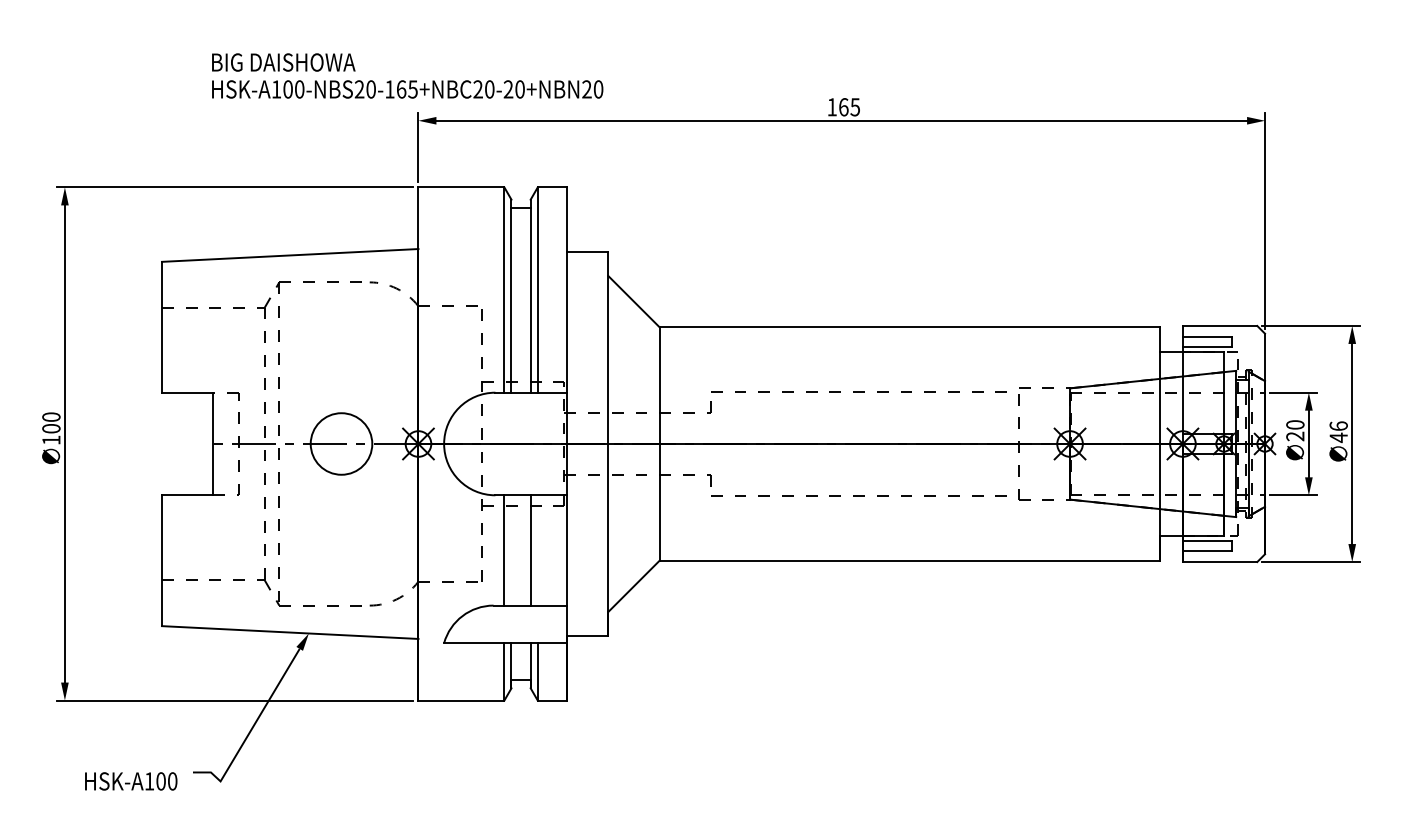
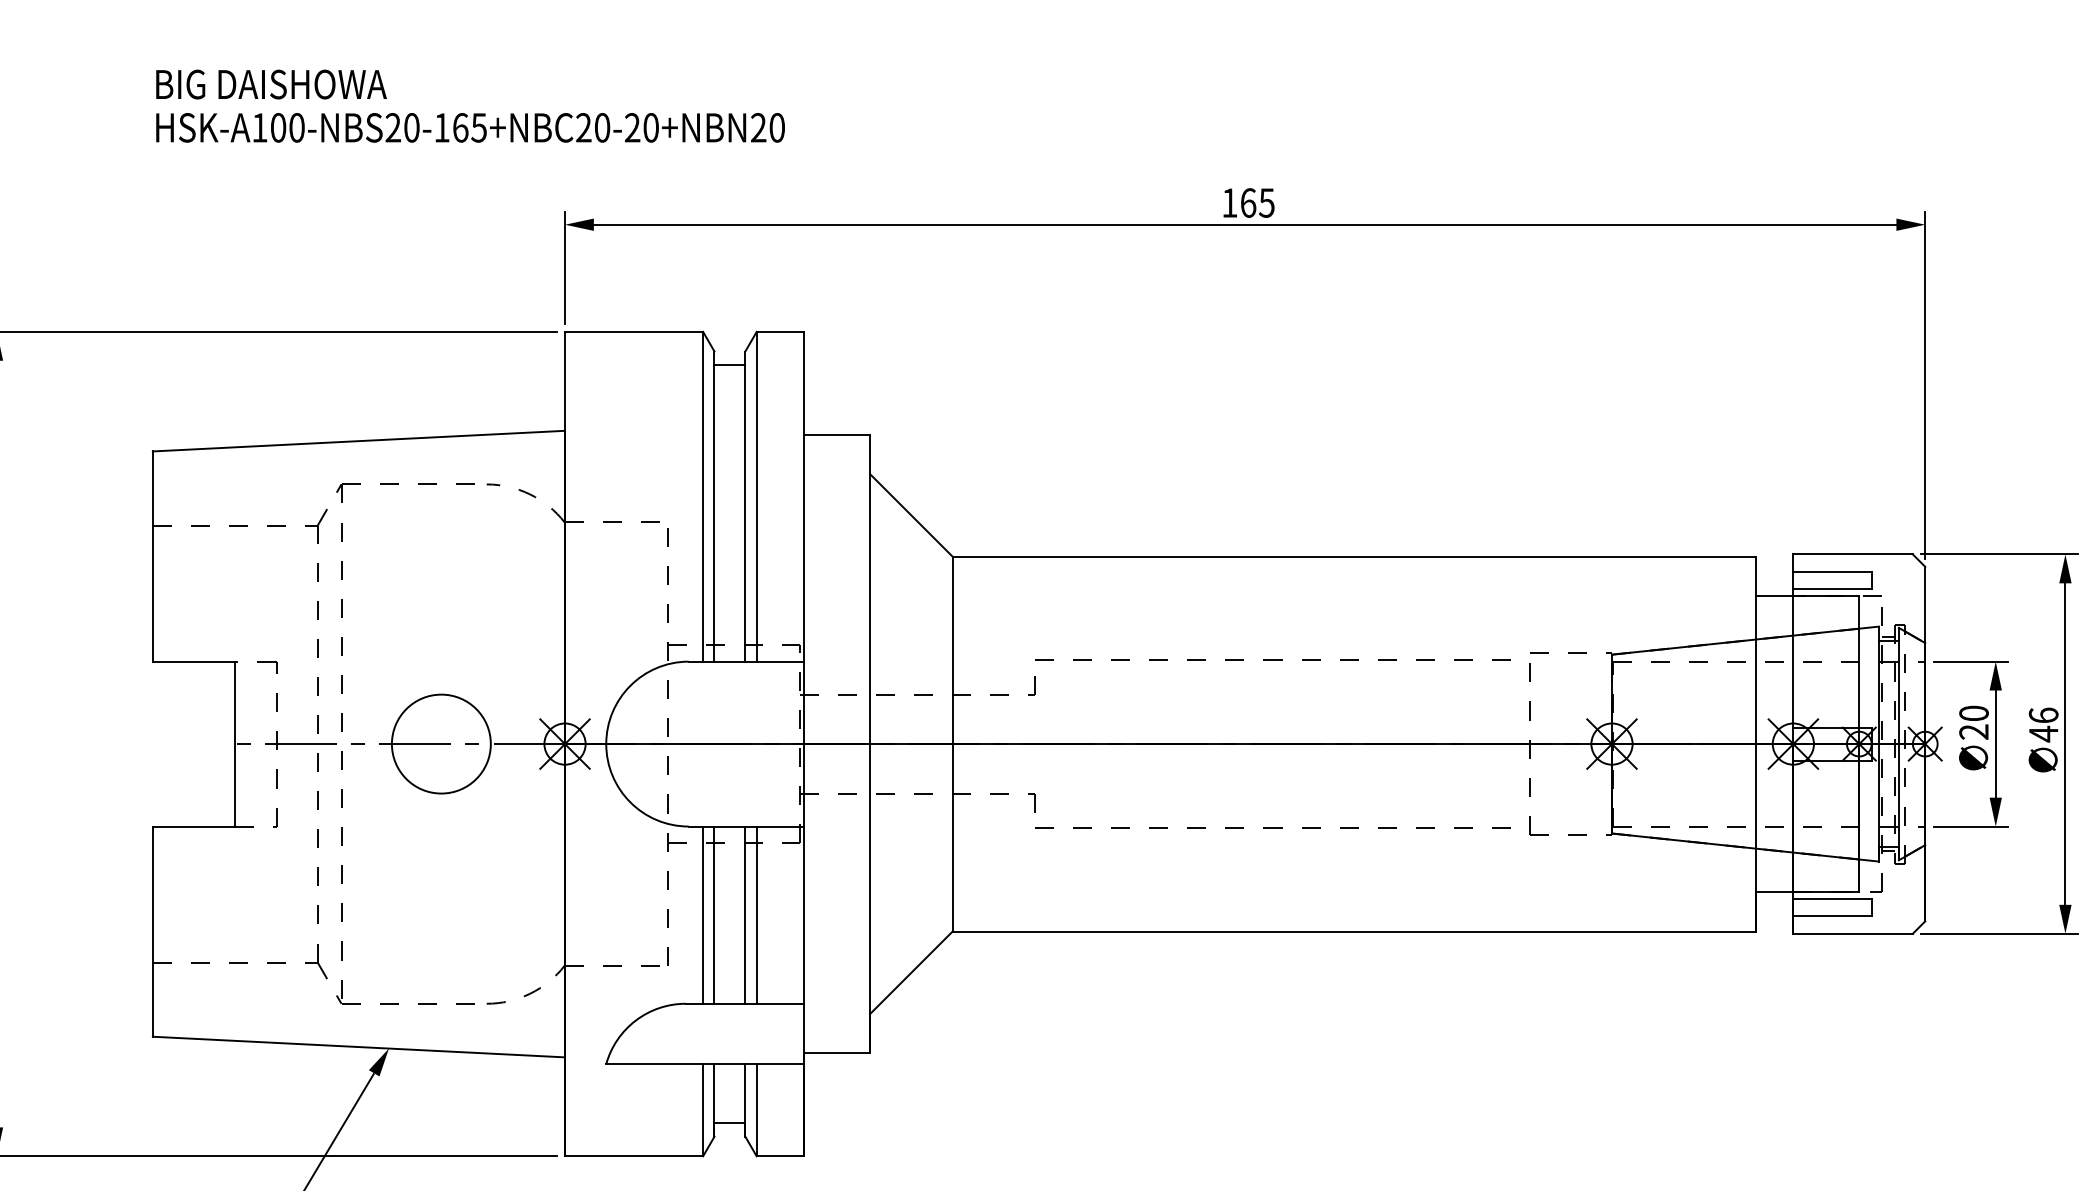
text: (407, 75) -> (470, 105), moved
line: (511, 550) -> (714, 915), added
line: (537, 550) -> (756, 915), added

